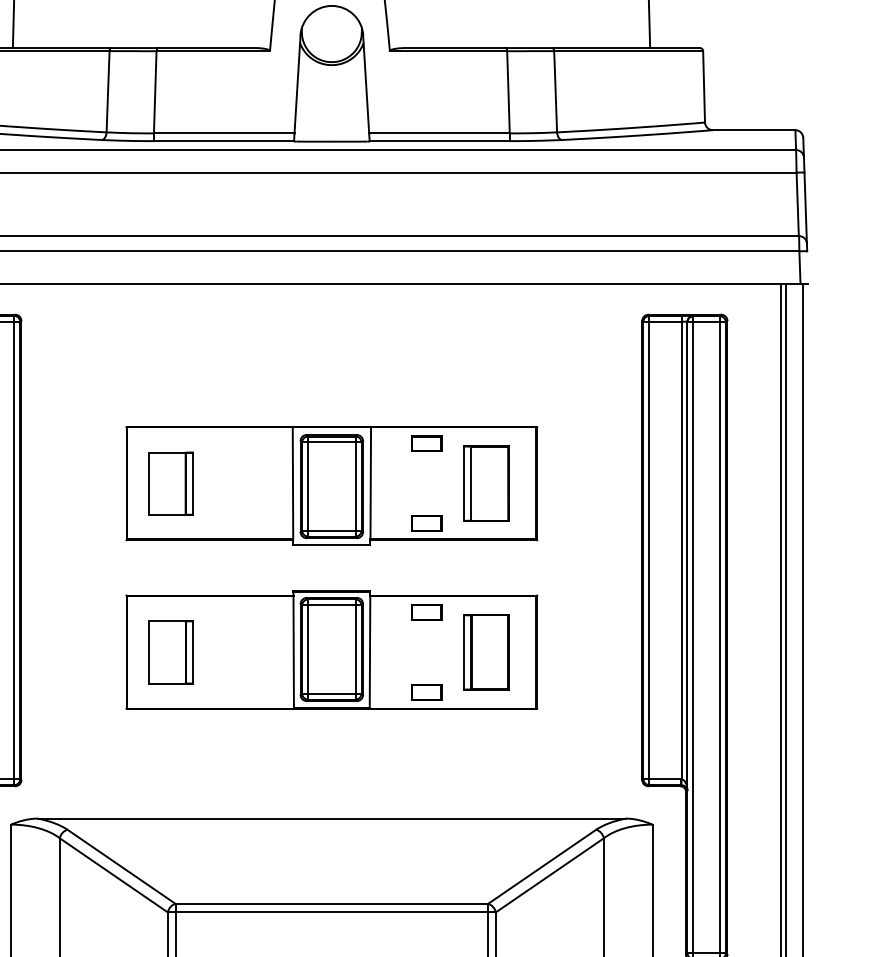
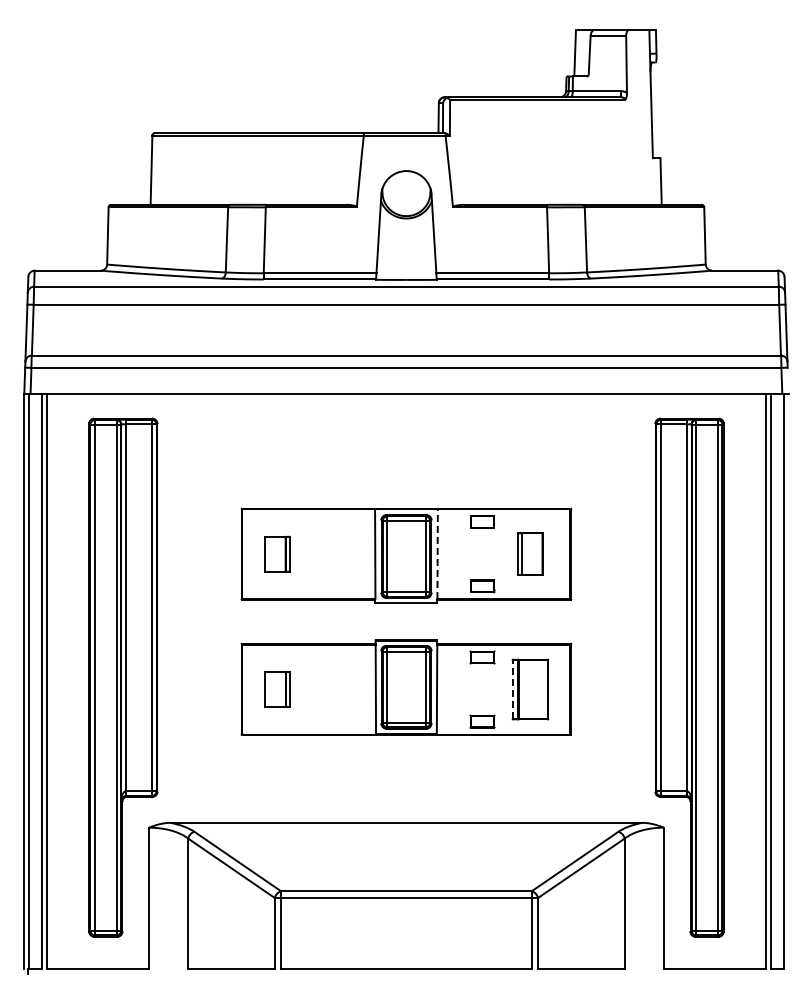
line: (370, 482) -> (437, 553), solid -> dashed
part: (485, 482) -> (529, 553), size x0.7
part: (171, 484) -> (277, 554), size x0.7
part: (171, 652) -> (277, 689), size x0.7
line: (464, 652) -> (512, 689), solid -> dashed

